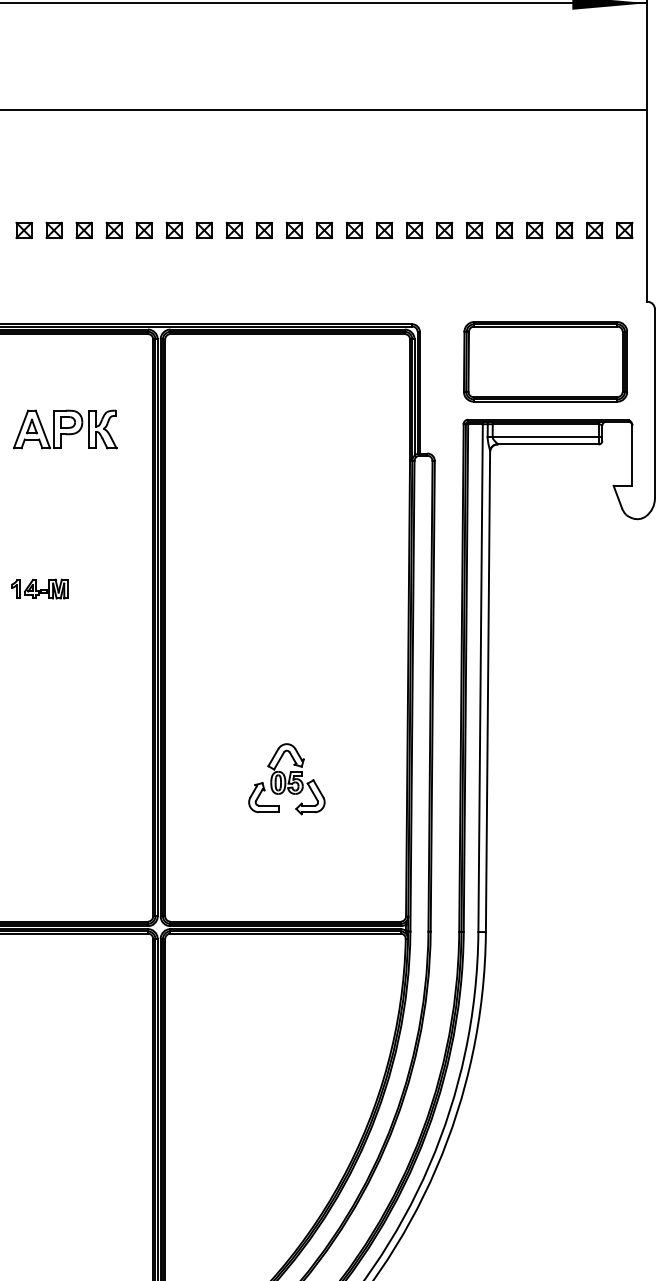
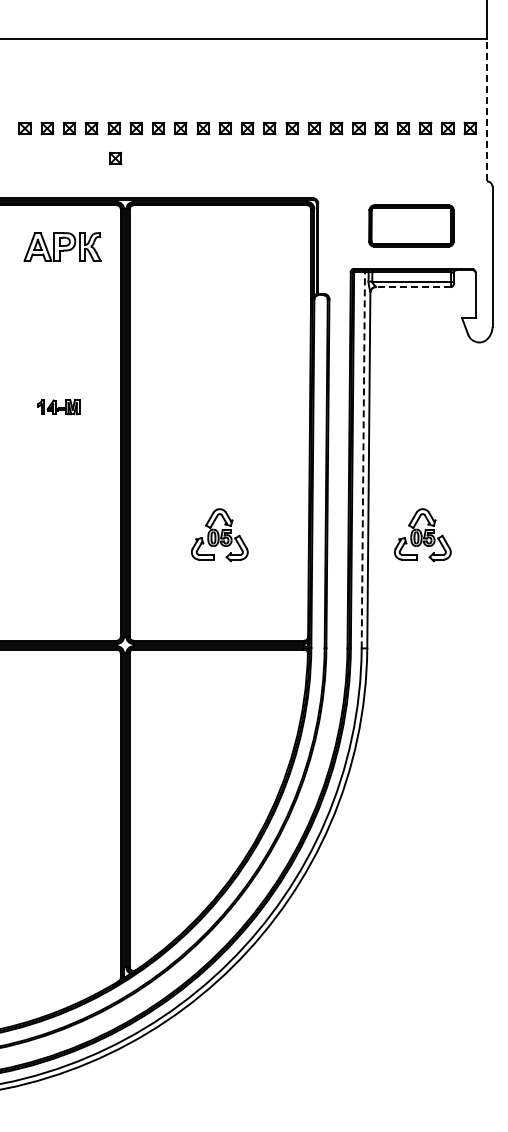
line: (646, 206) -> (486, 110), solid -> dashed
part: (146, 270) -> (115, 158), added
part: (545, 361) -> (411, 225), size x0.7
part: (65, 428) -> (62, 246), moved
line: (546, 444) -> (412, 287), solid -> dashed
part: (39, 589) -> (58, 407), moved
line: (480, 677) -> (363, 459), solid -> dashed
part: (560, 779) -> (422, 535), added

